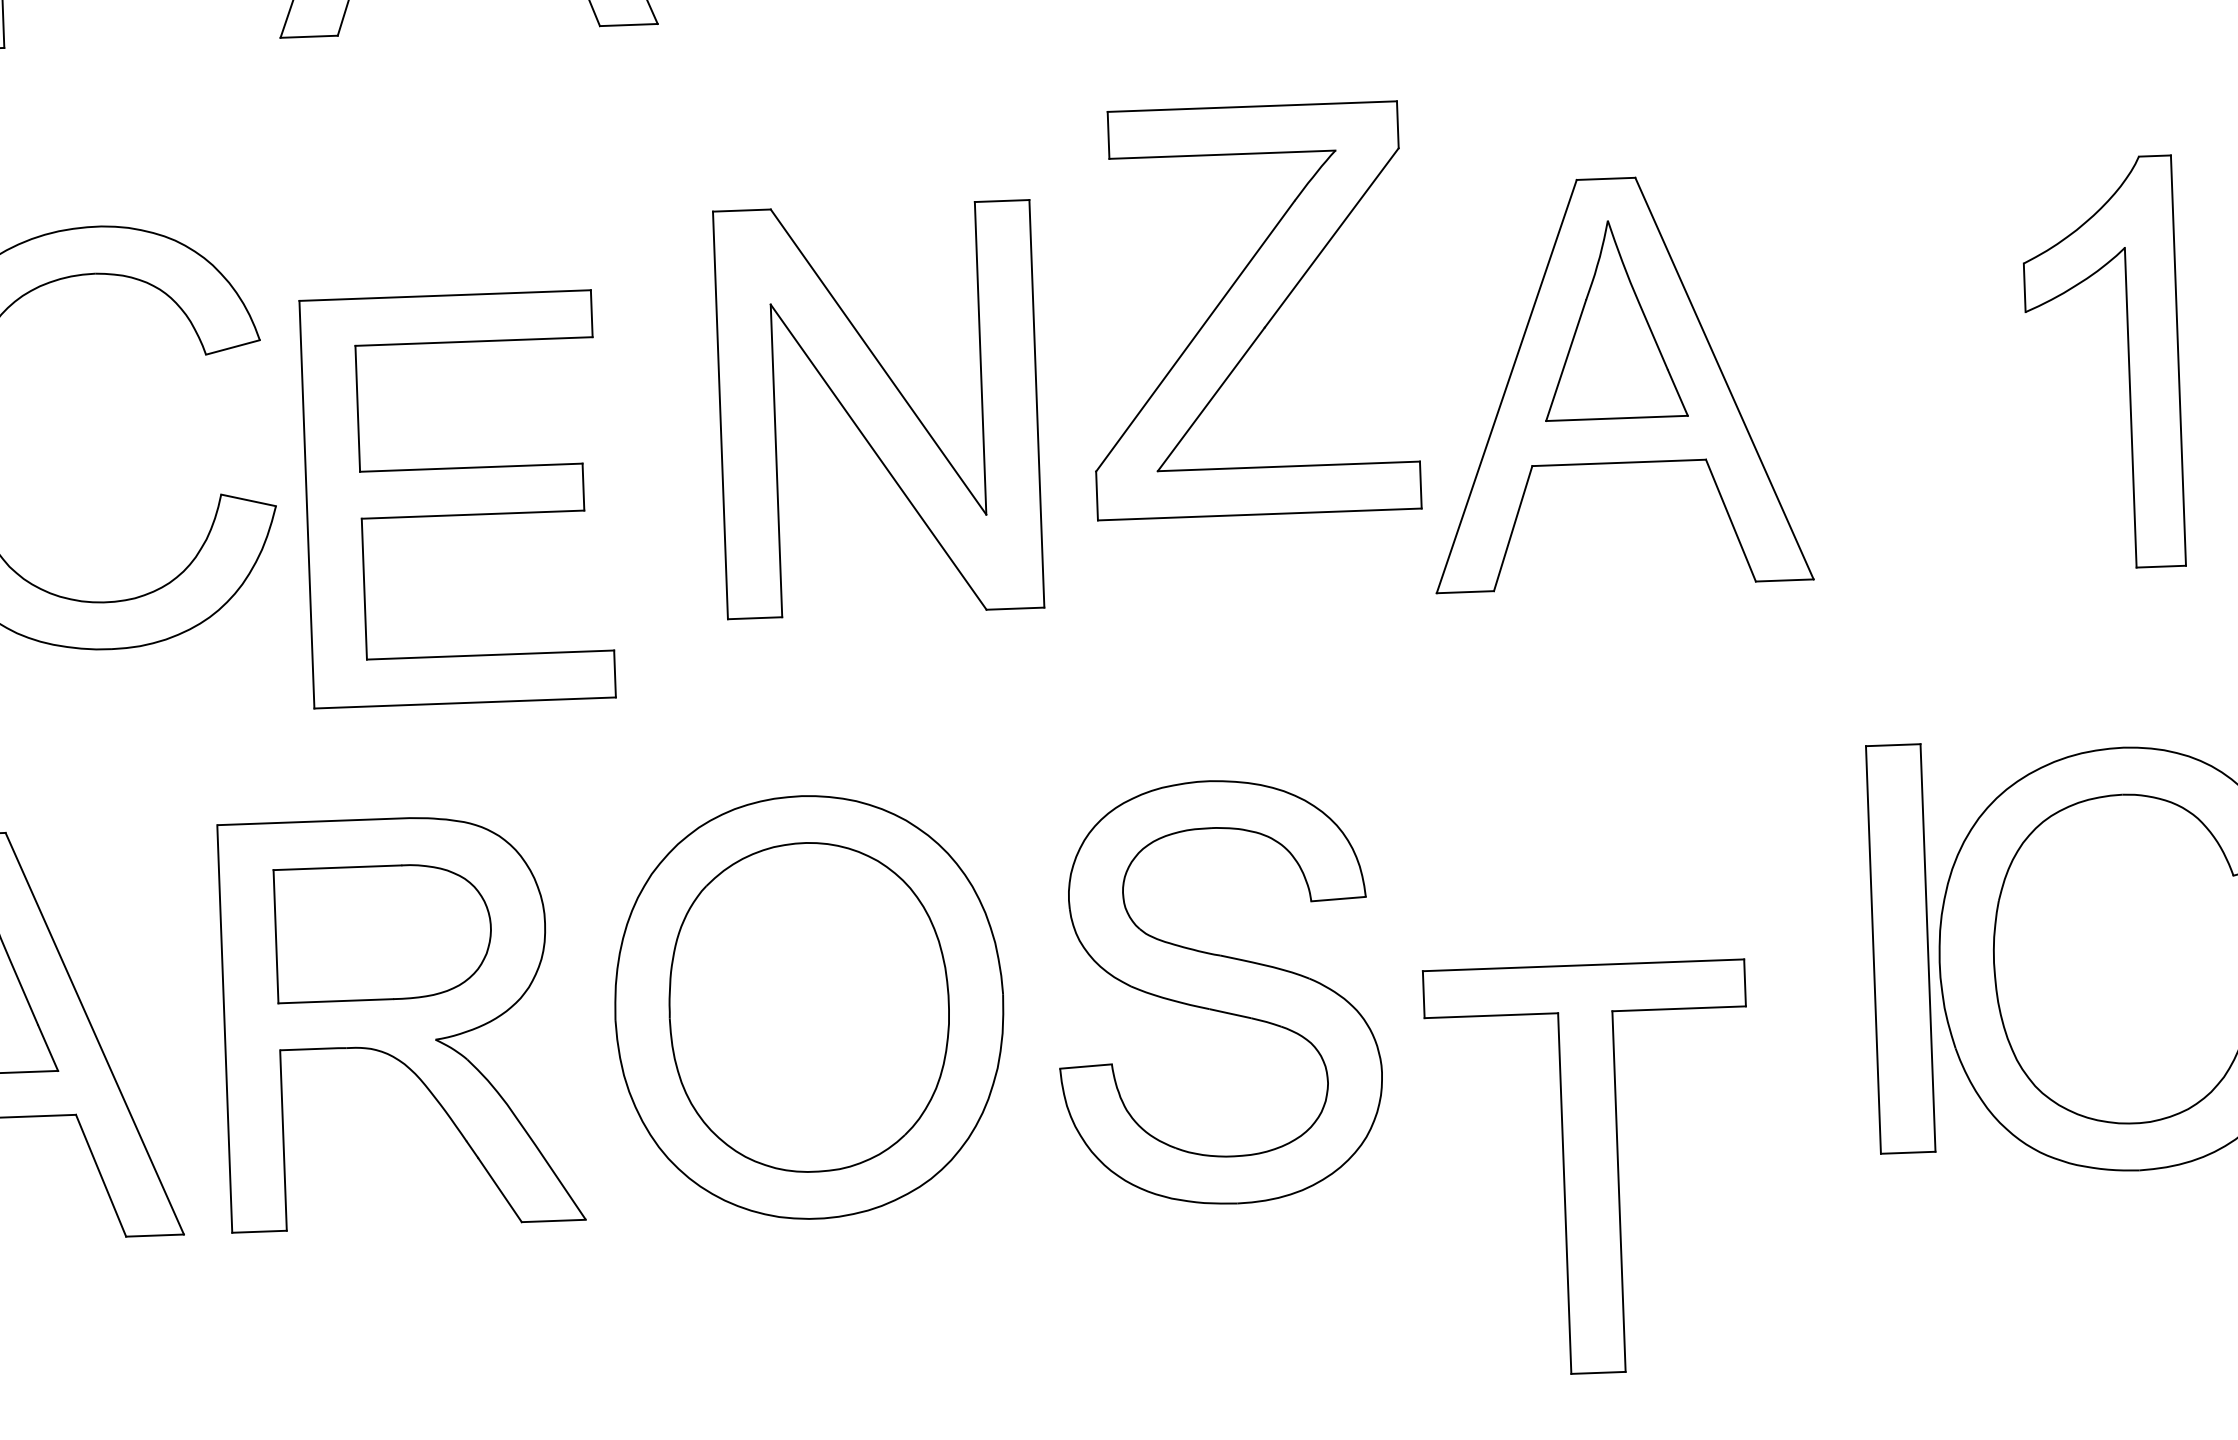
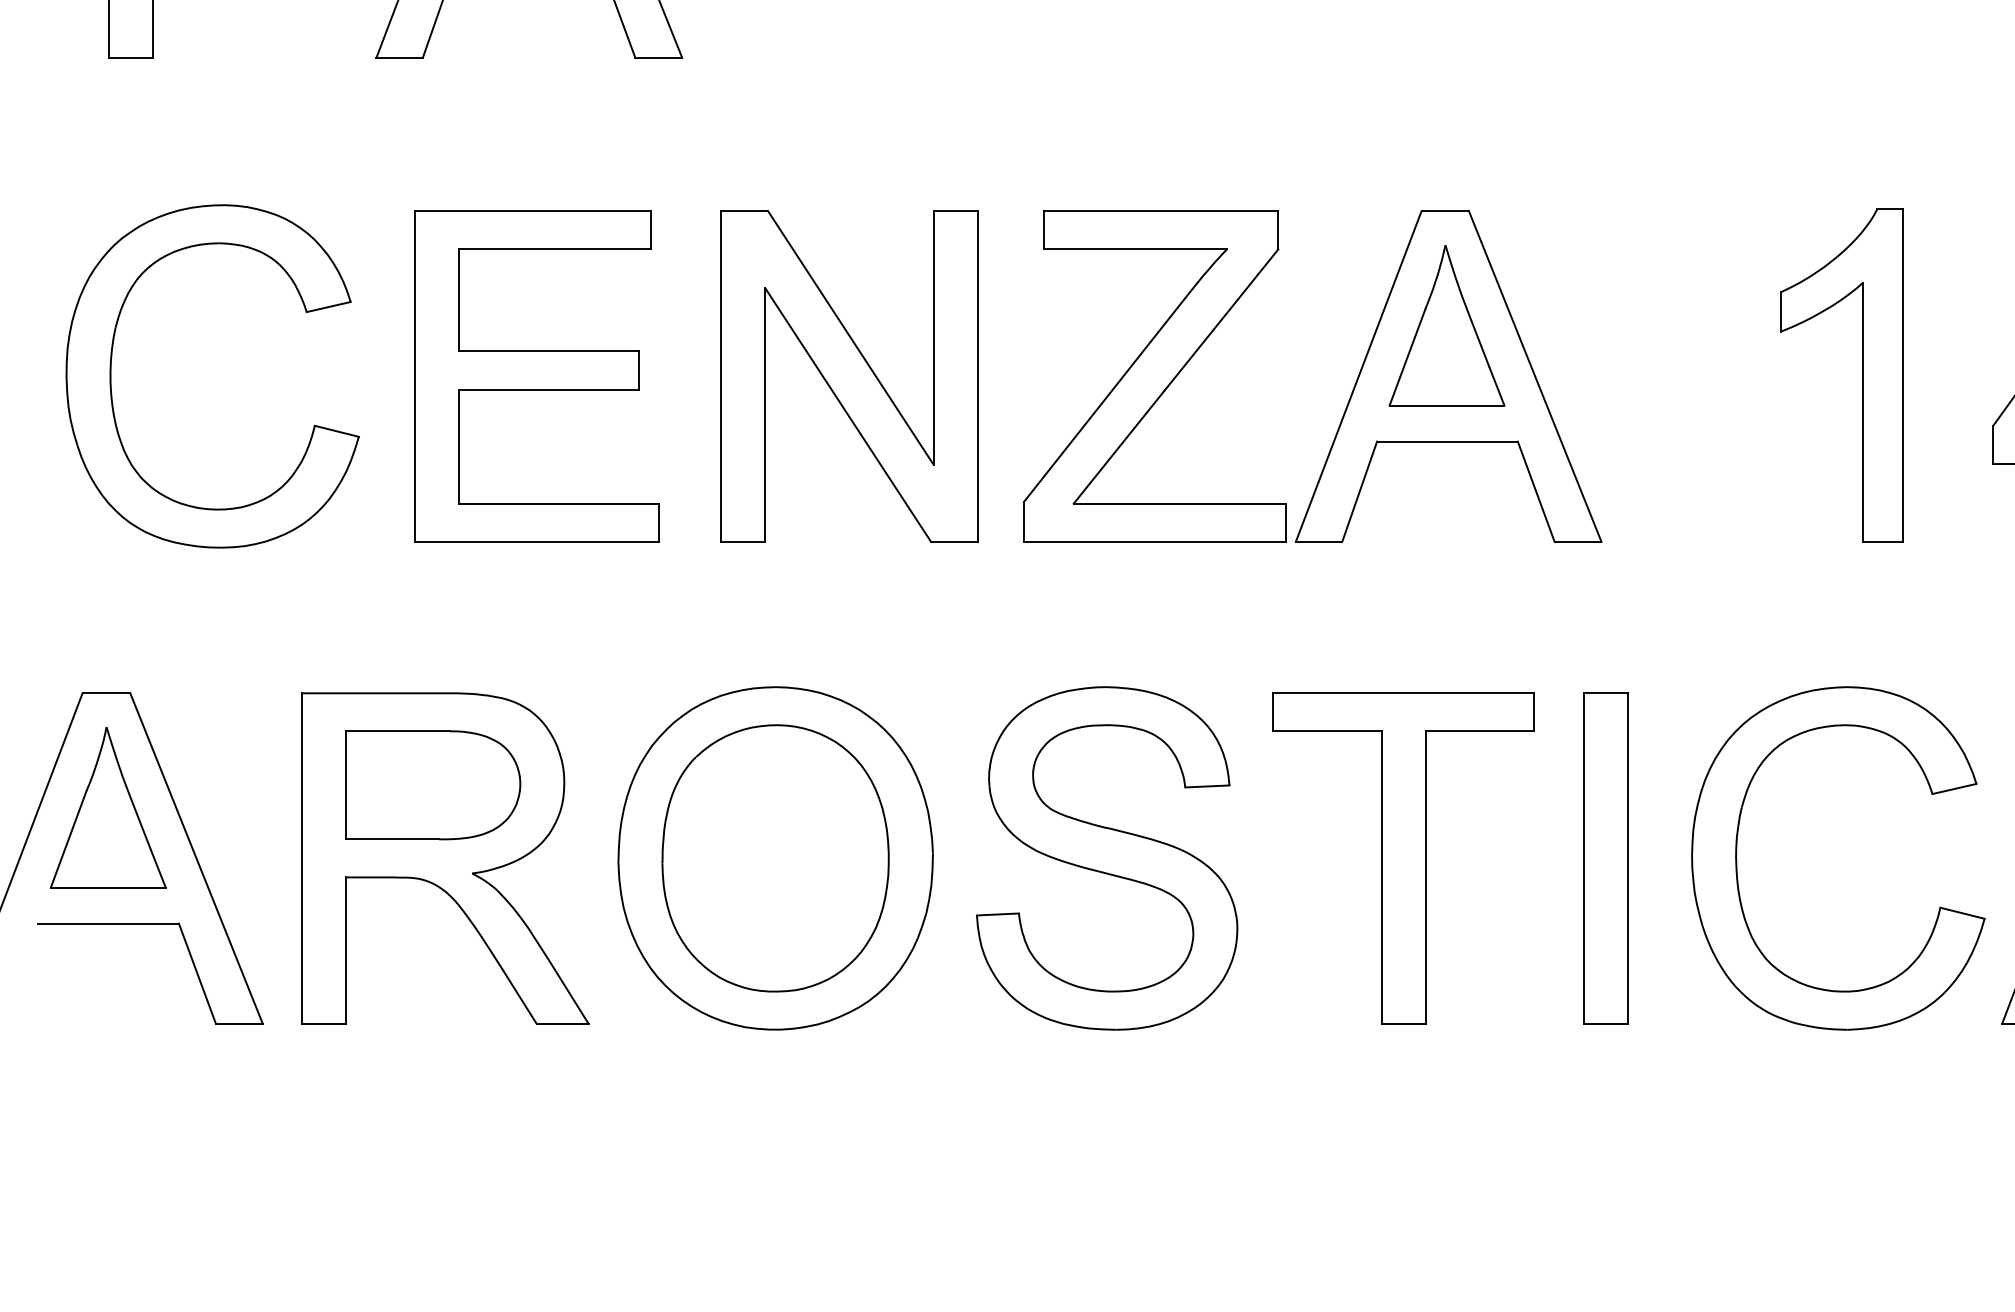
part: (1251, 310) -> (1154, 376), moved
part: (456, 499) -> (536, 376), moved
part: (1900, 949) -> (1605, 858), moved
part: (1590, 1169) -> (1403, 858), moved

